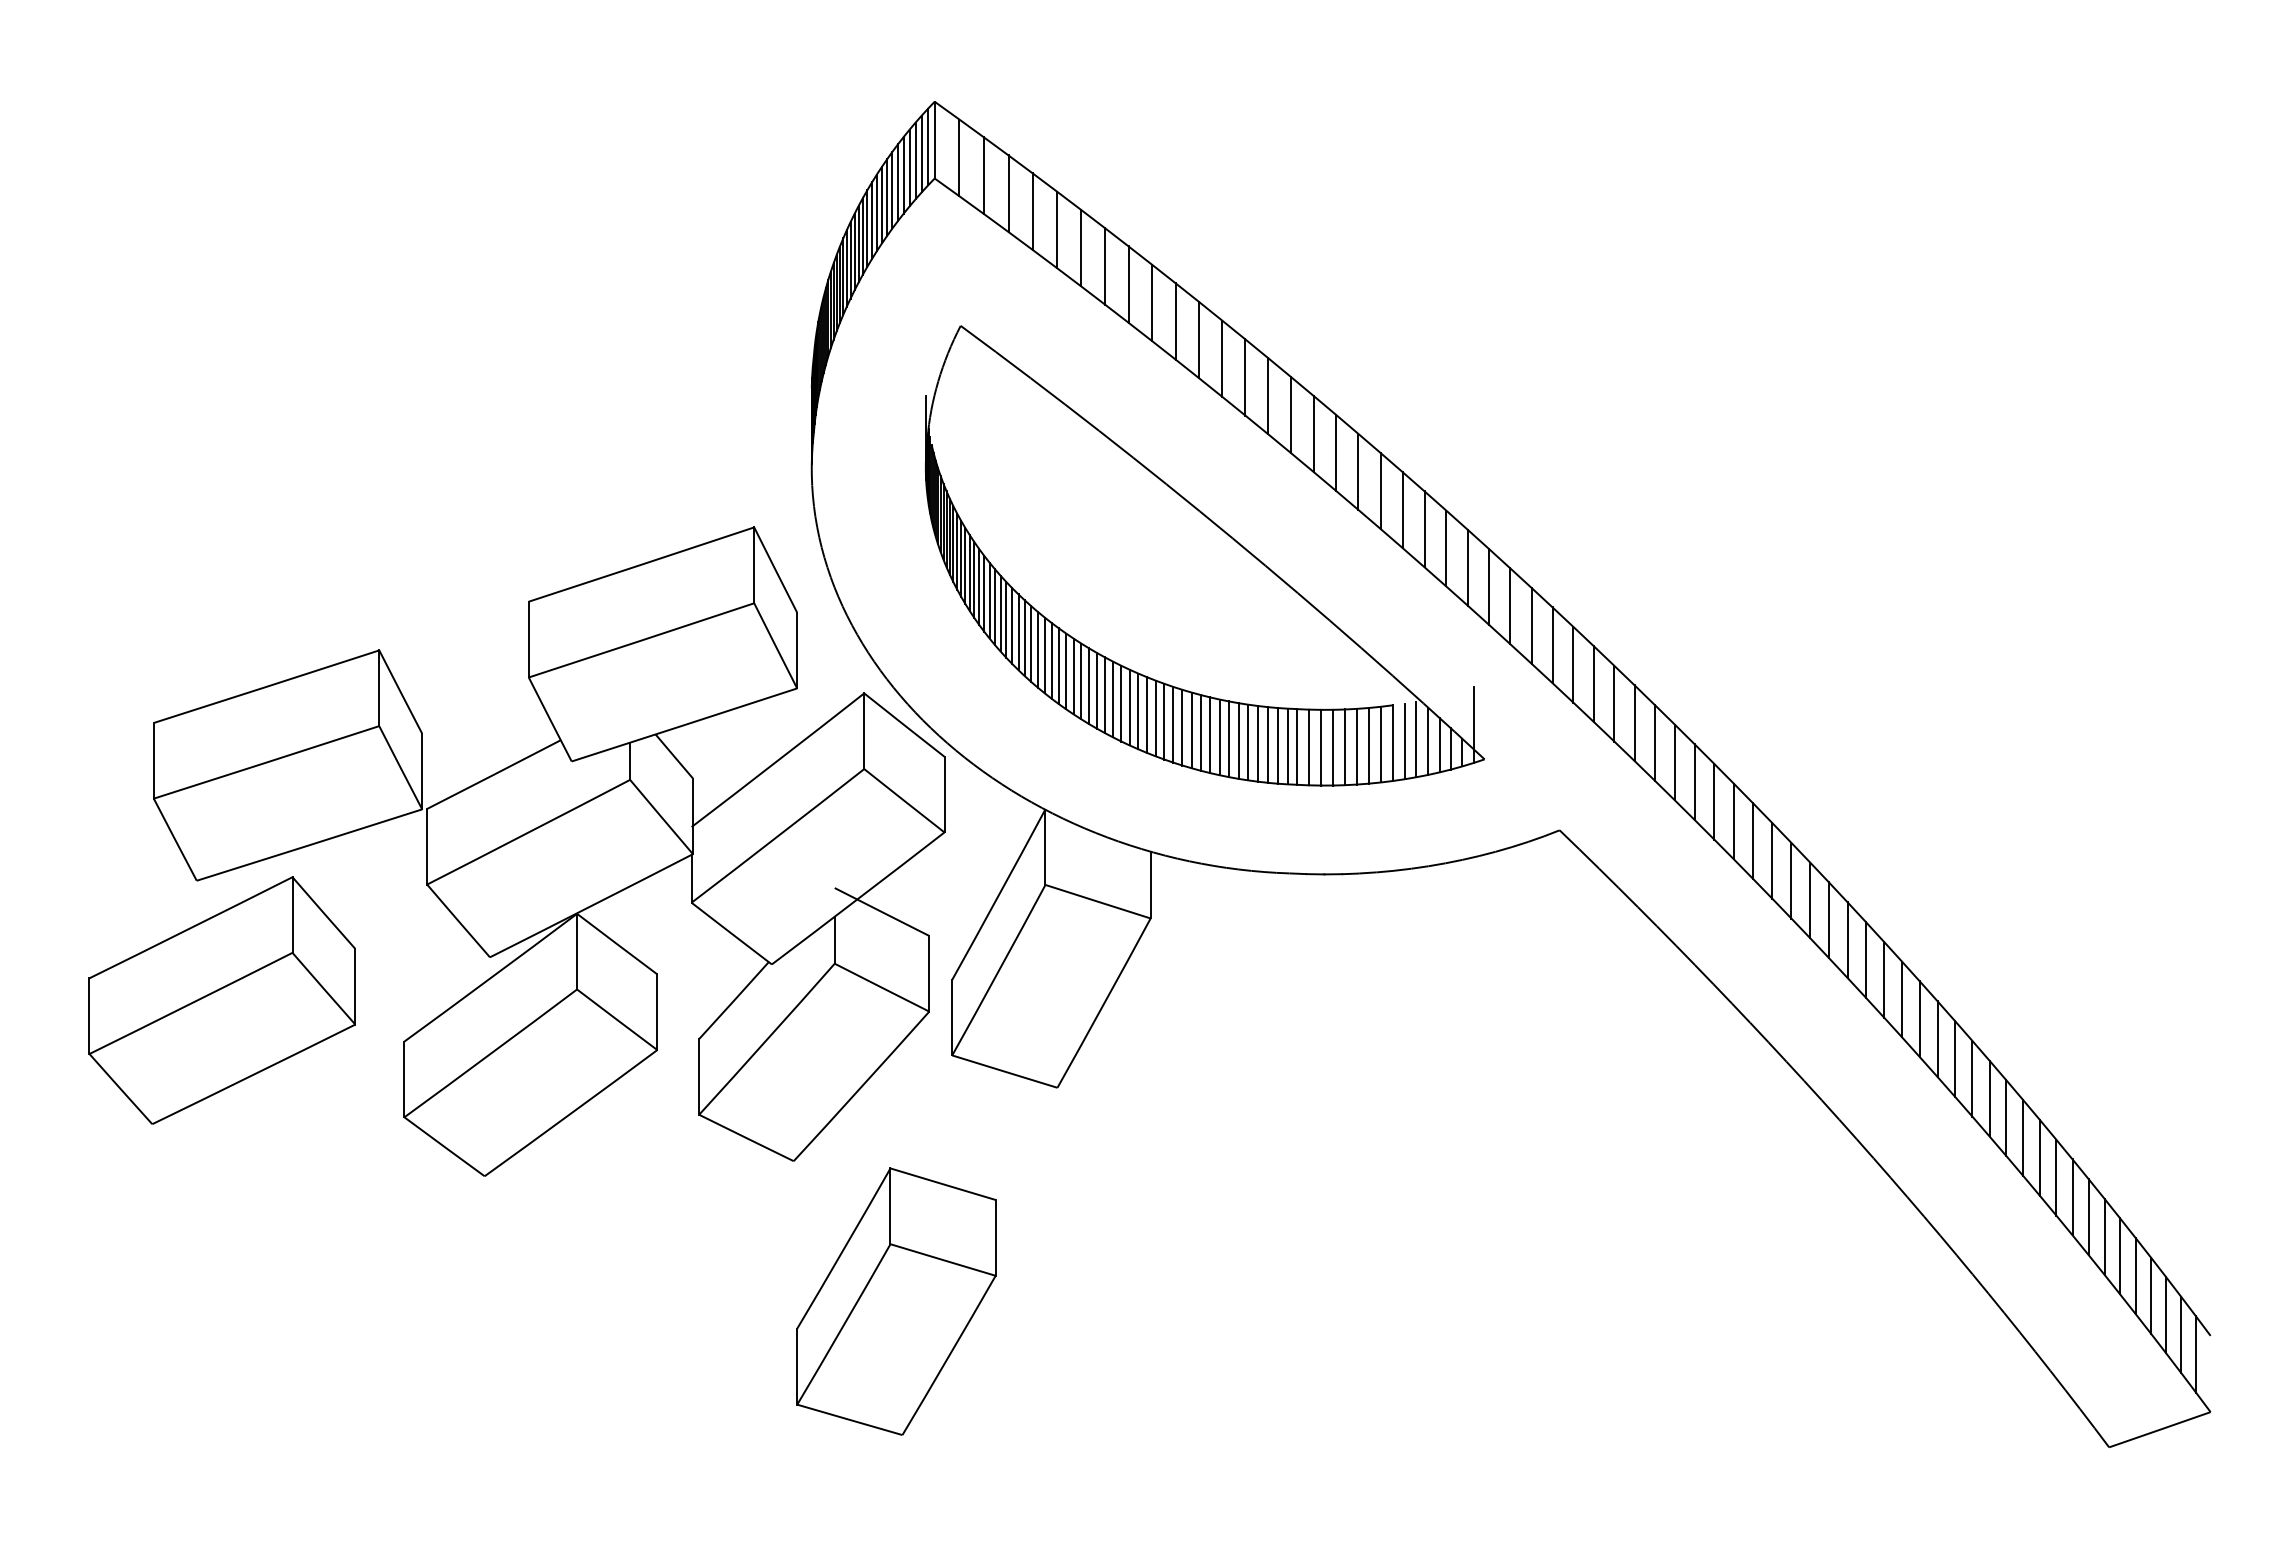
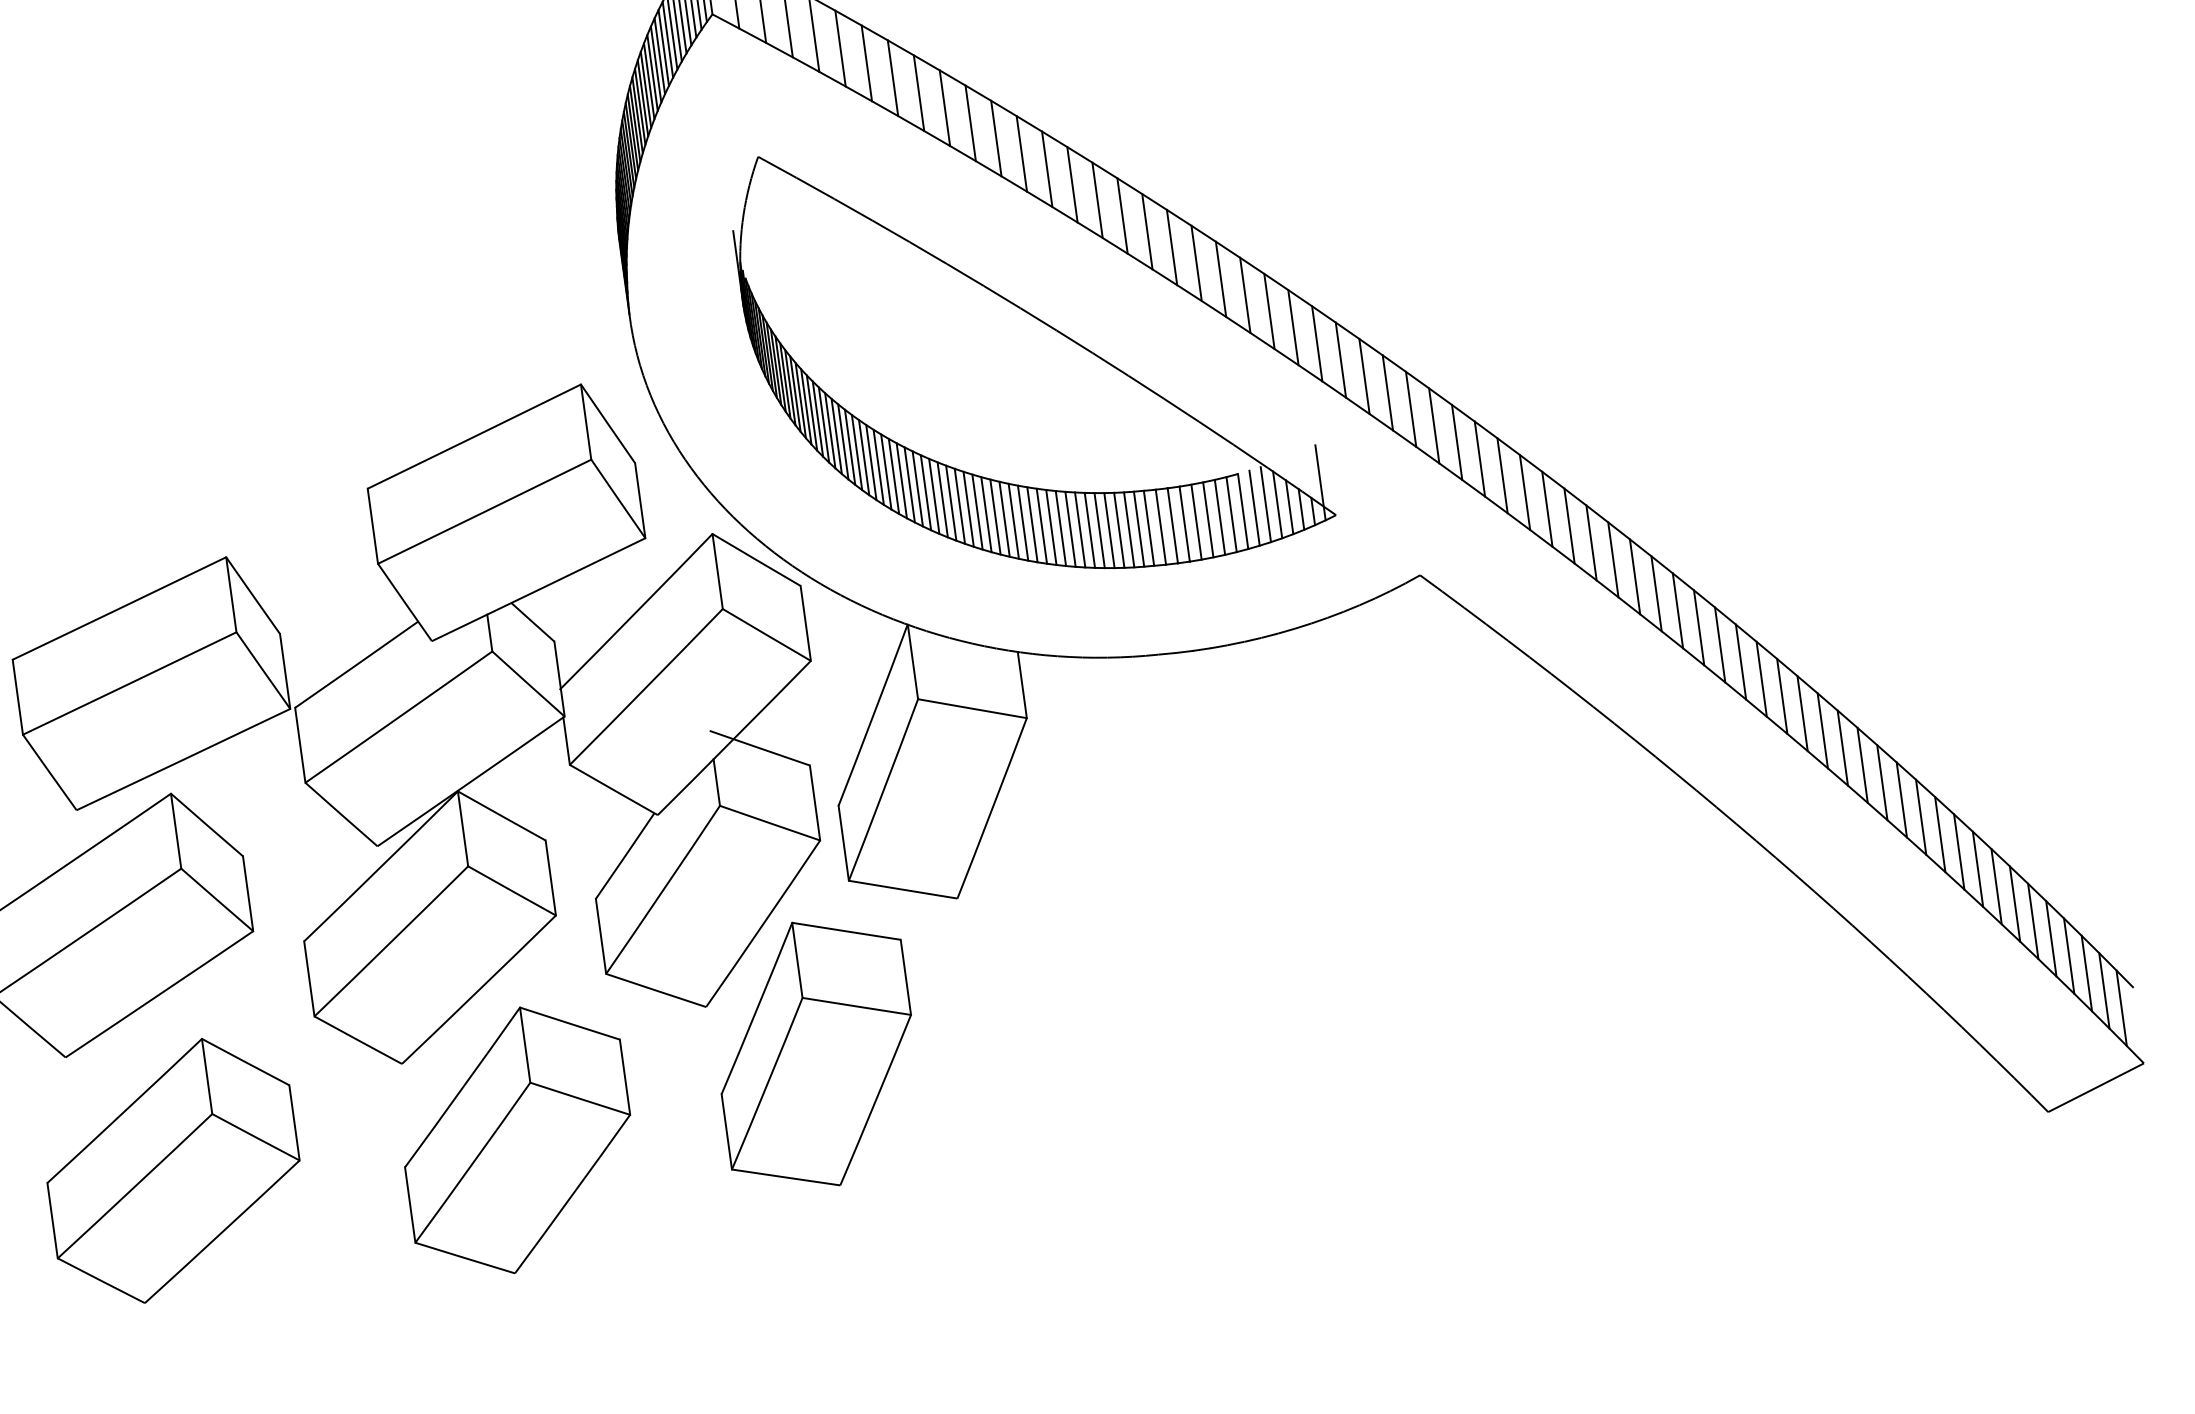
part: (243, 1250) -> (173, 1170), added
part: (588, 1267) -> (517, 1140), added
part: (896, 1301) -> (816, 1053), moved

